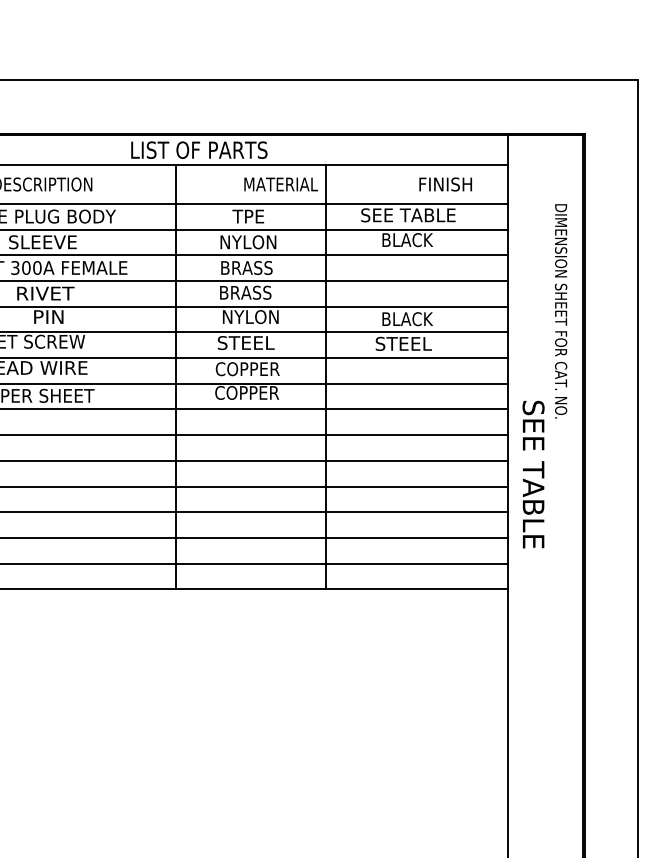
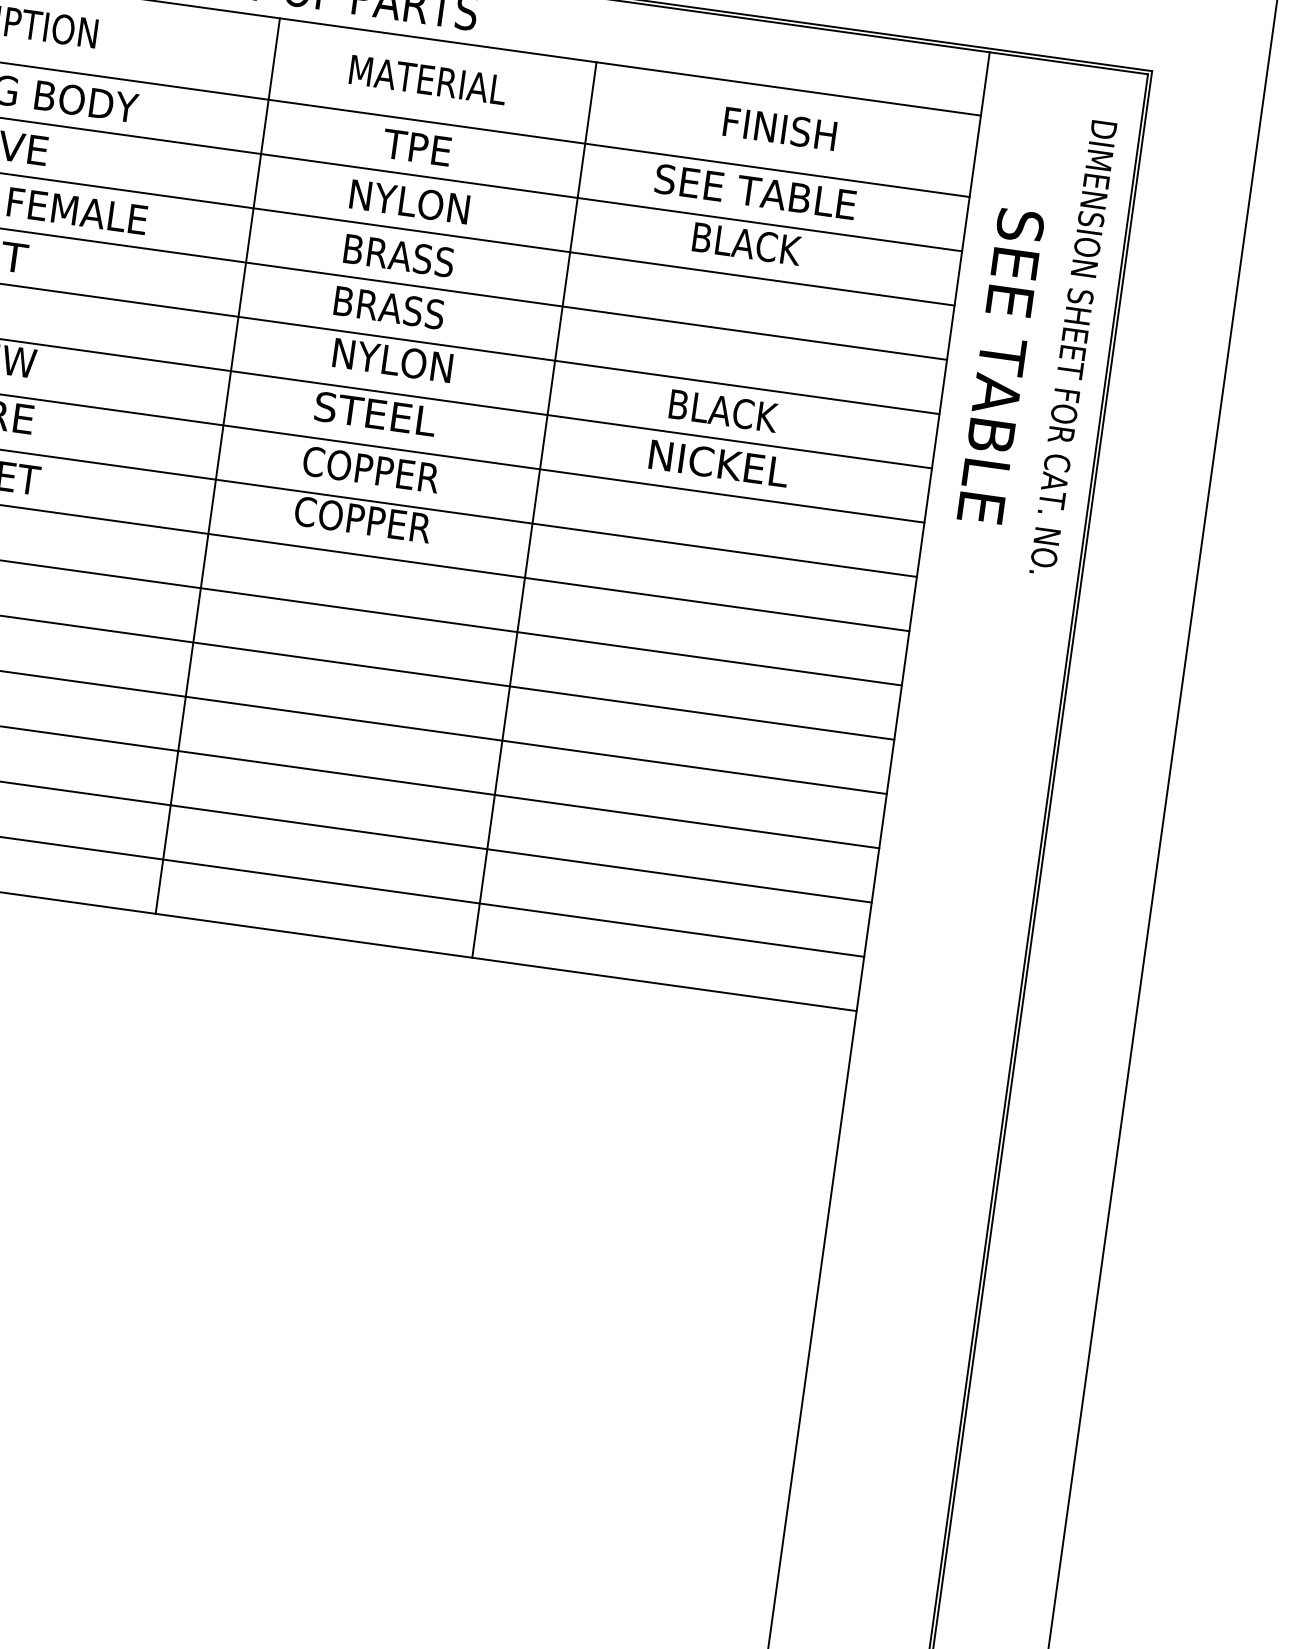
text: (280, 184) -> (426, 79), moved
text: (445, 184) -> (779, 128), moved
text: (561, 311) -> (1074, 348), moved
text: (408, 343) -> (718, 462), STEEL -> NICKEL
text: (533, 474) -> (1000, 366), moved

